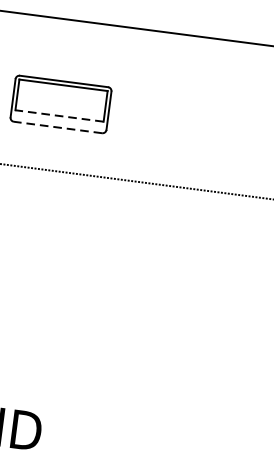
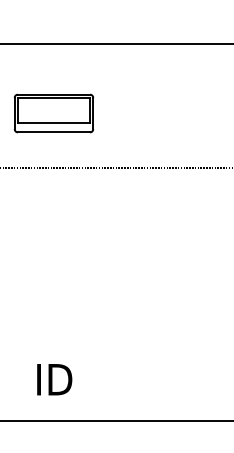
line: (59, 115) -> (53, 122), dashed -> solid
line: (57, 127) -> (53, 132), dashed -> solid

